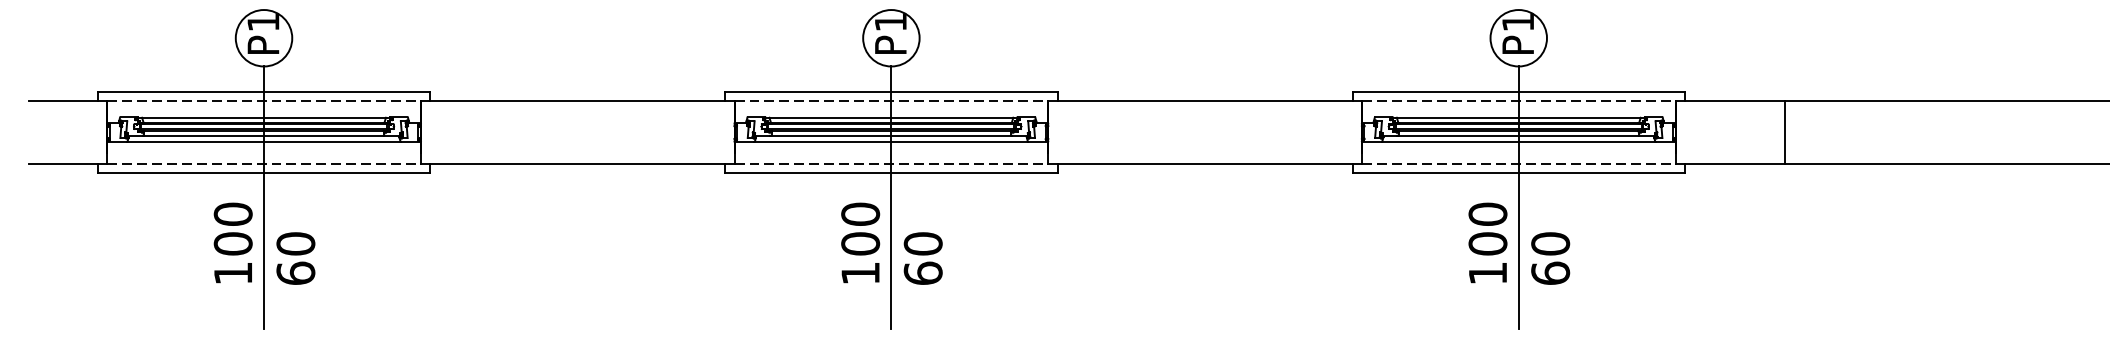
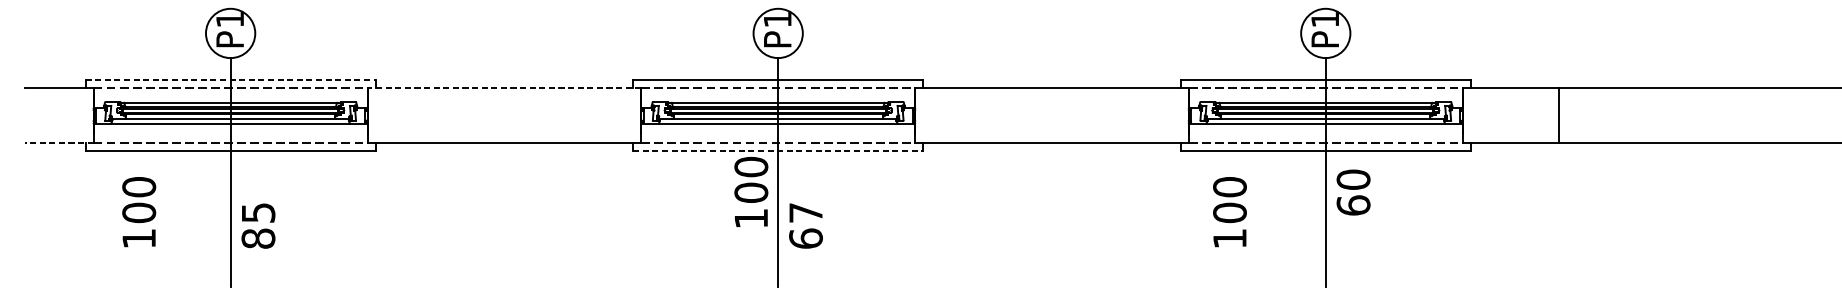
line: (264, 91) -> (231, 79), solid -> dashed
line: (577, 101) -> (504, 88), solid -> dashed
line: (67, 163) -> (59, 142), solid -> dashed
line: (891, 173) -> (778, 151), solid -> dashed
text: (232, 242) -> (138, 211), moved
text: (860, 242) -> (751, 191), moved
text: (1487, 242) -> (1229, 211), moved
text: (922, 243) -> (805, 212), 60 -> 67
text: (295, 258) -> (258, 225), 60 -> 85
text: (1550, 258) -> (1353, 192), moved

